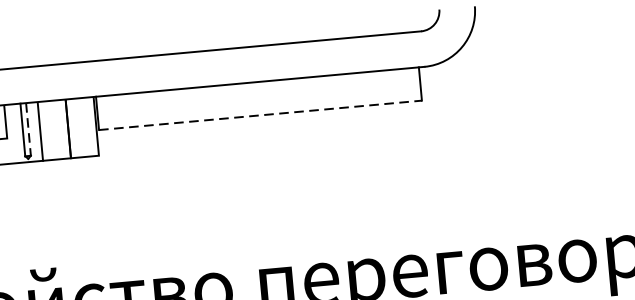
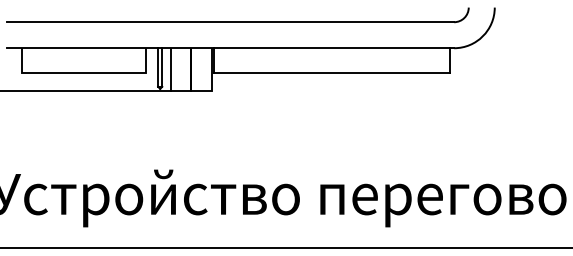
line: (261, 115) -> (332, 72), dashed -> solid
line: (28, 130) -> (162, 68), dashed -> solid

